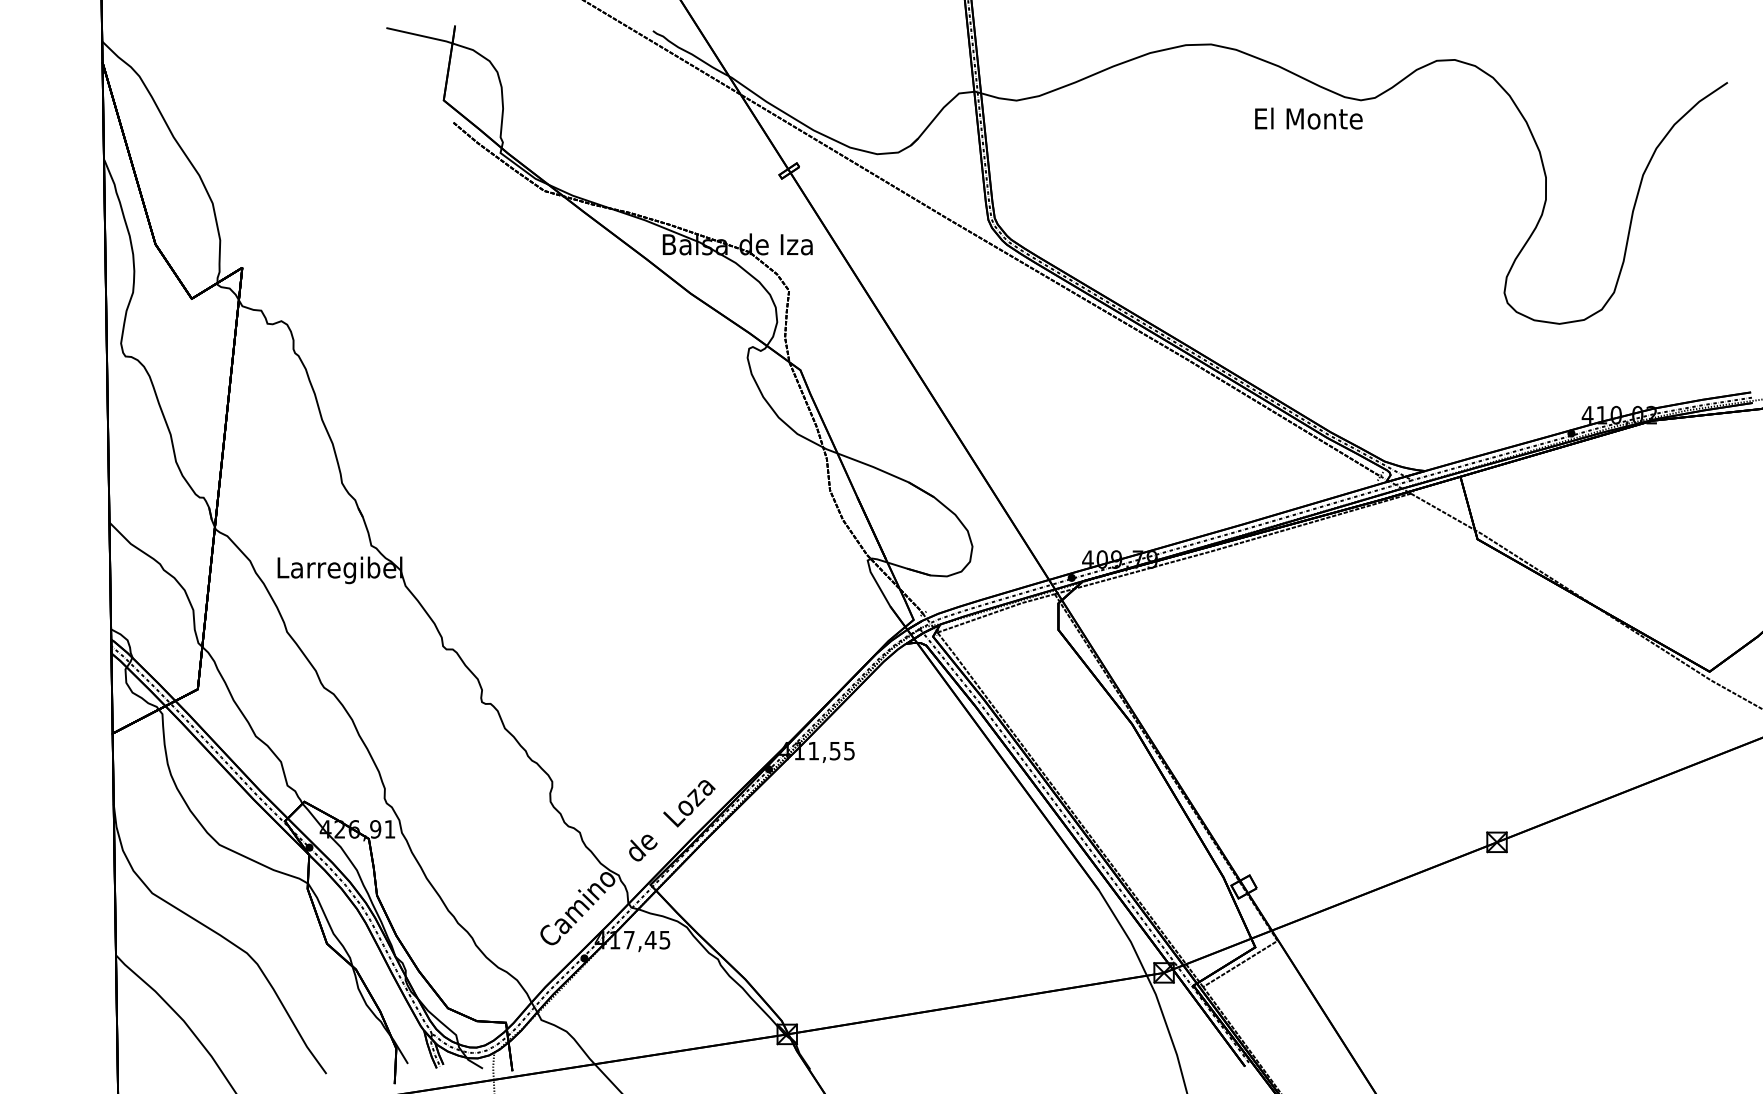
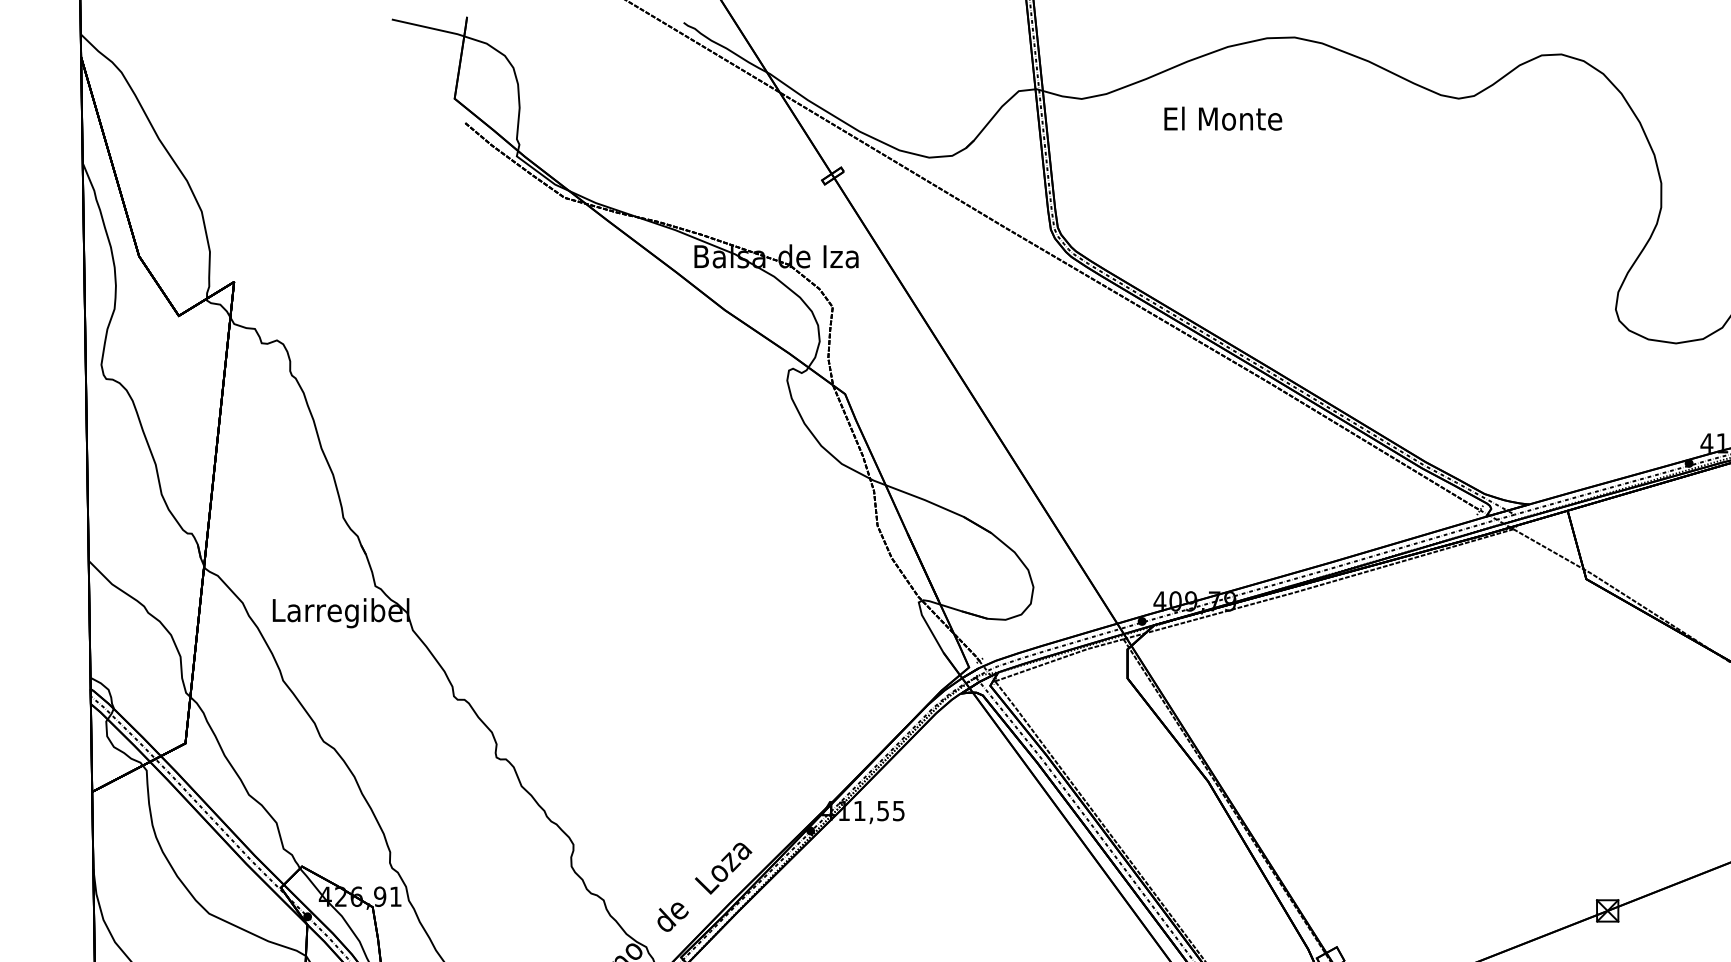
text: (1308, 118) -> (1222, 118), moved

